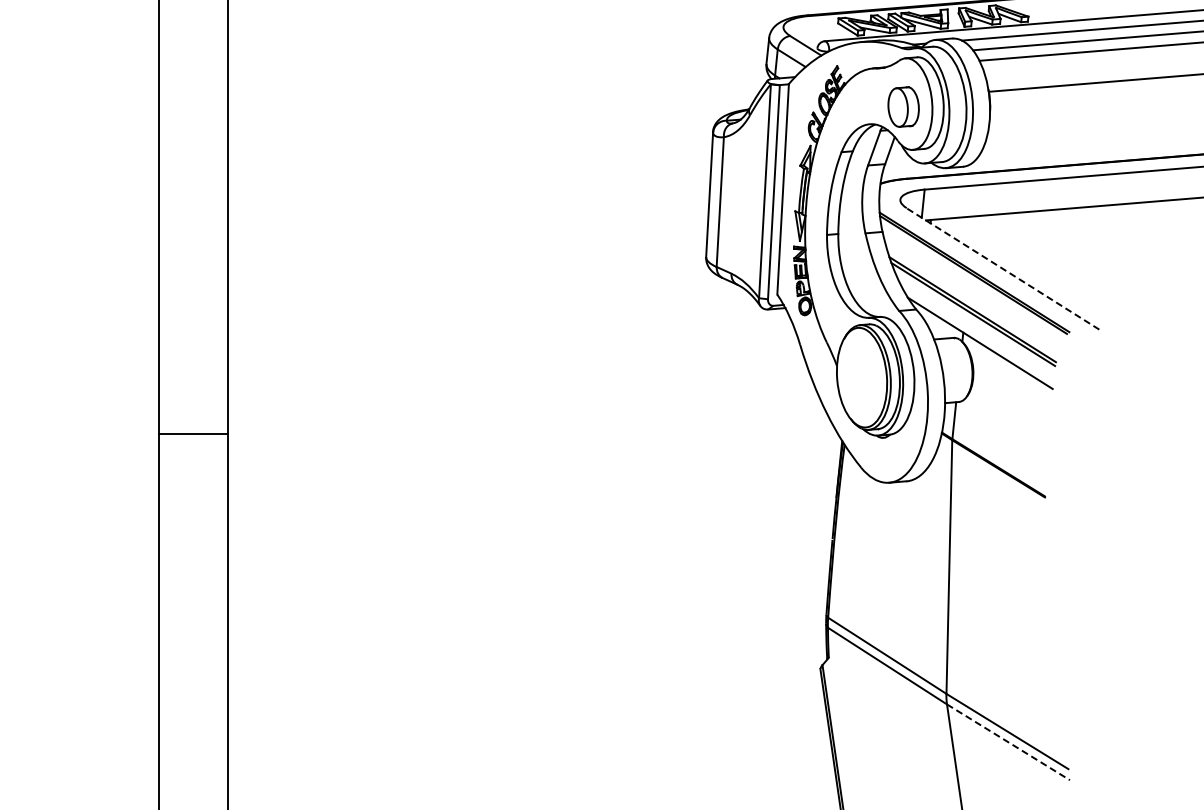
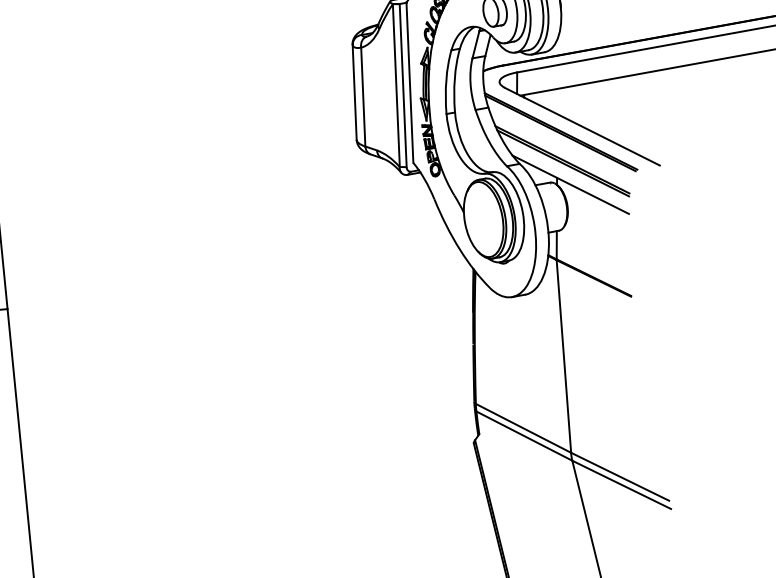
line: (1003, 268) -> (582, 126), dashed -> solid
line: (1008, 742) -> (621, 485), dashed -> solid

